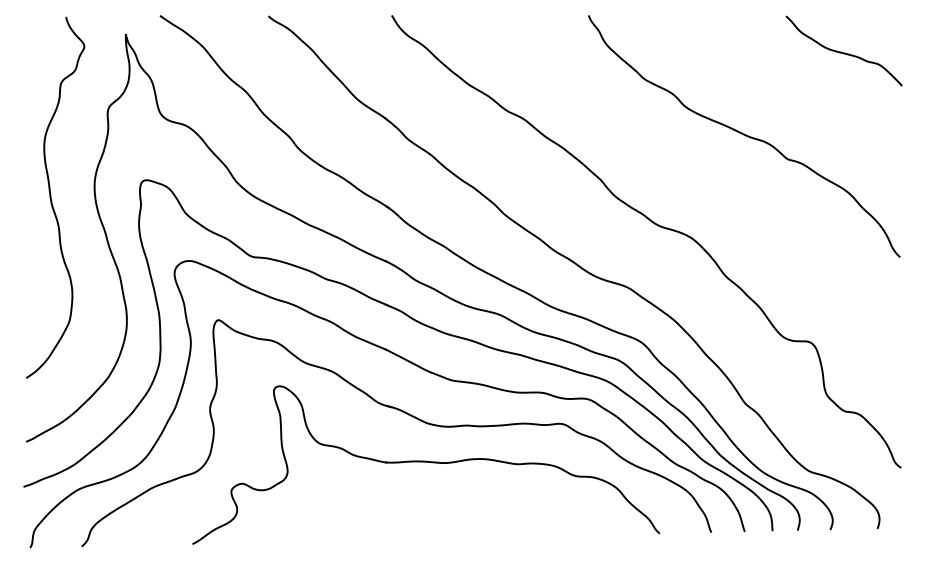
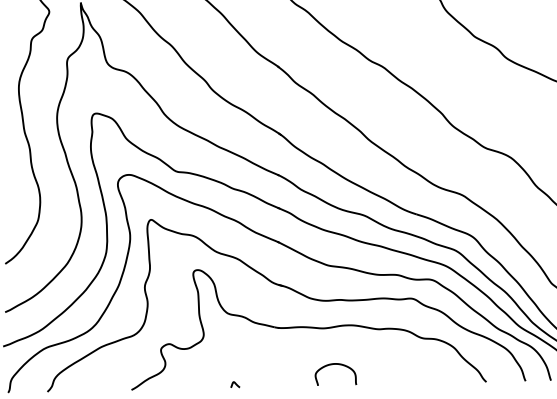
curve: (461, 510) -> (335, 364), added
curve: (329, 537) -> (235, 384), added

